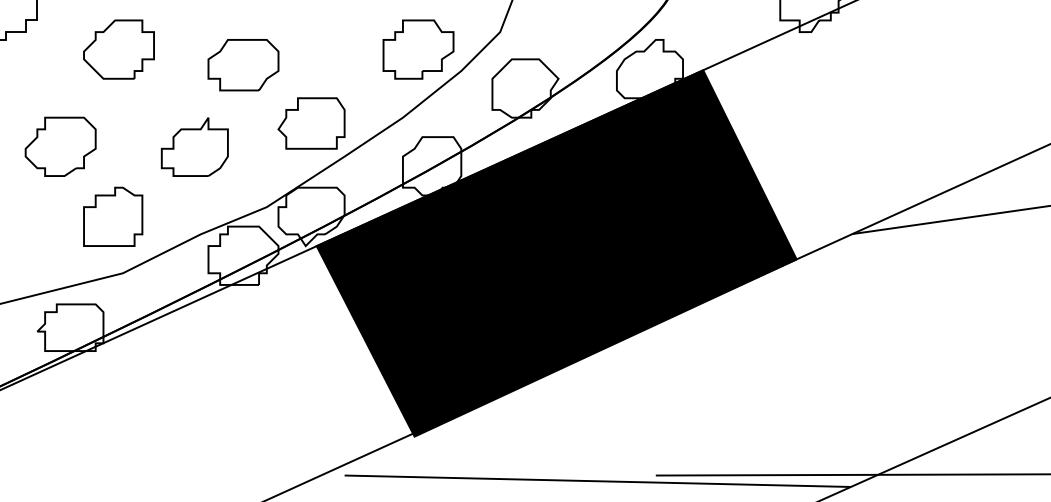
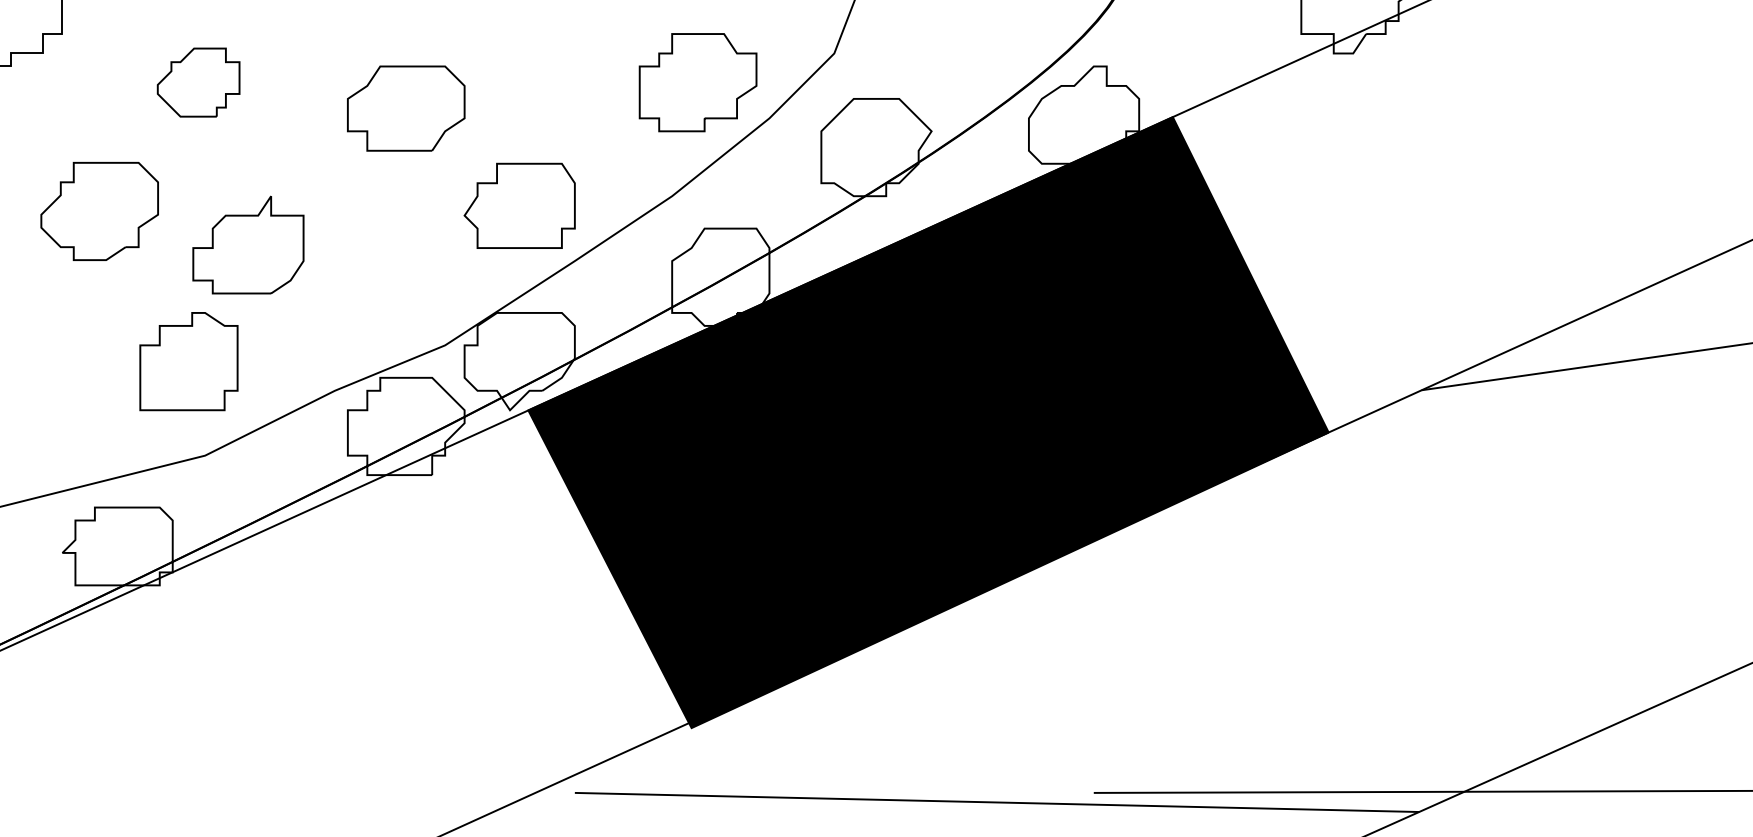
part: (118, 49) -> (197, 82), size x0.7
part: (60, 146) -> (99, 210), moved
part: (194, 146) -> (247, 244), moved

